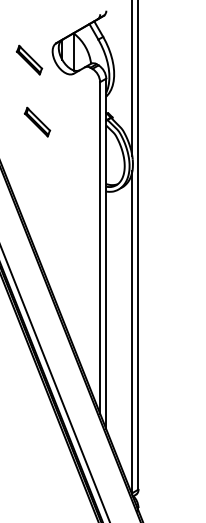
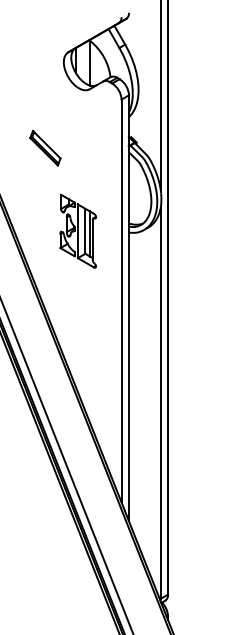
part: (29, 59) -> (35, 72), removed
part: (64, 190) -> (78, 231), added

